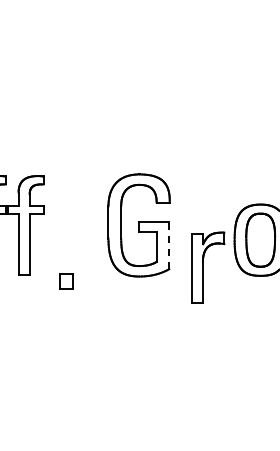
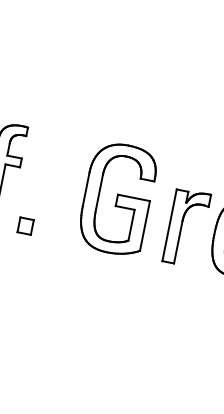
line: (169, 245) -> (145, 226), dashed -> solid
part: (208, 267) -> (187, 228), moved
part: (66, 281) -> (25, 226), moved

